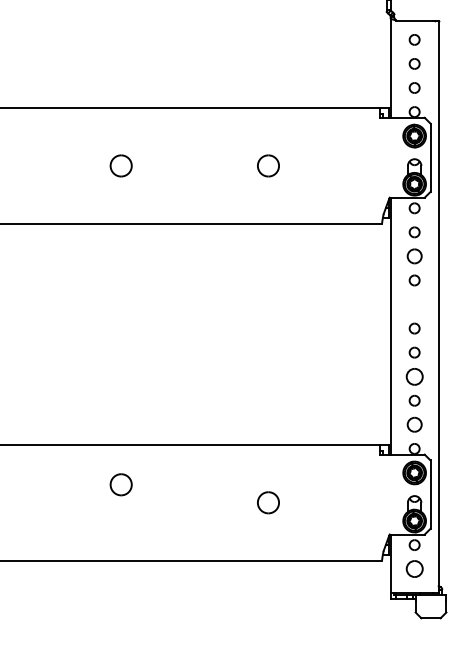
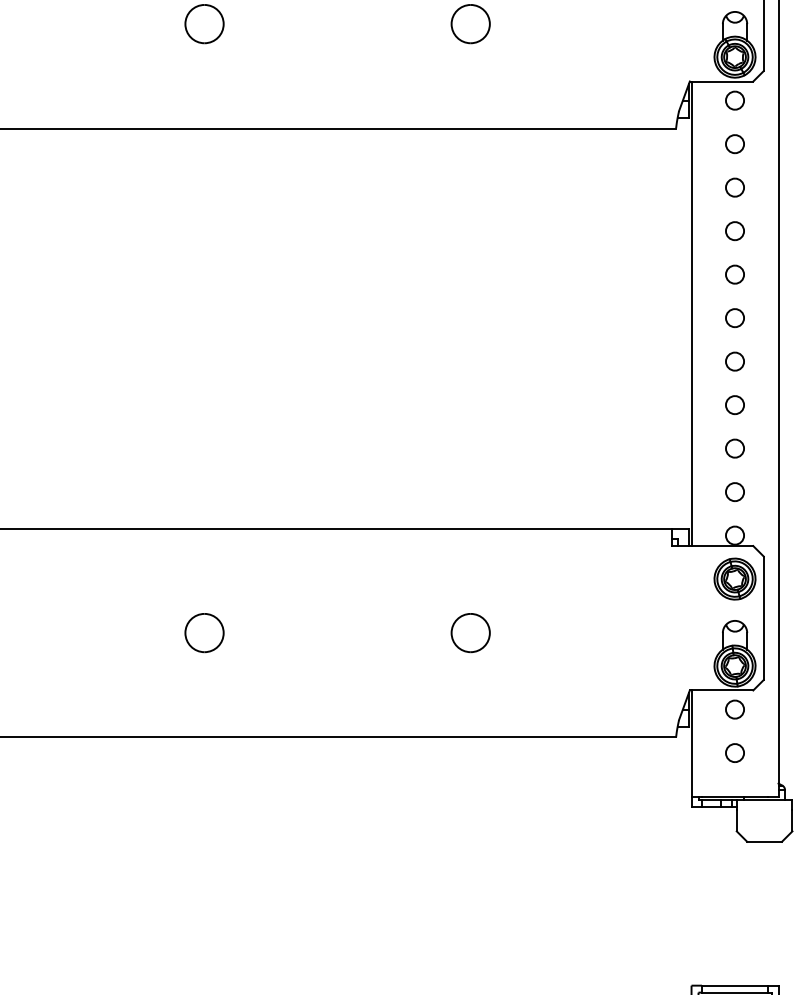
part: (414, 256) -> (734, 187), size x0.71
part: (414, 304) -> (734, 274), added
part: (414, 376) -> (734, 404), size x0.62
part: (414, 424) -> (734, 491), size x0.71
part: (120, 484) -> (203, 632), moved
part: (414, 569) -> (734, 753), size x0.62

